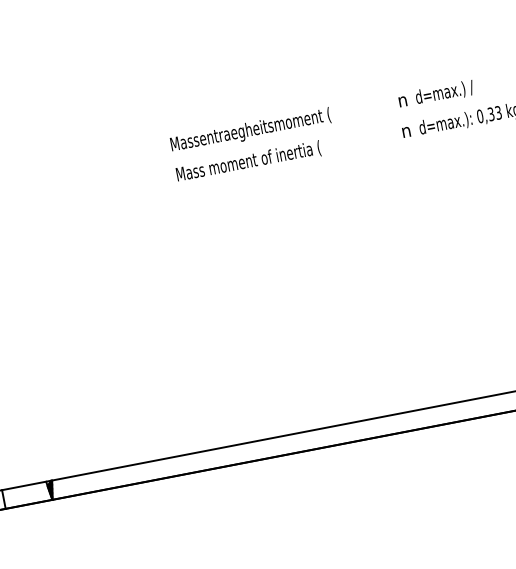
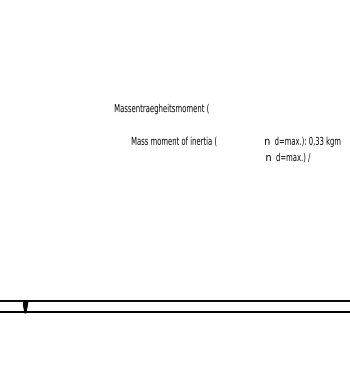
text: (436, 94) -> (288, 157), moved
text: (250, 131) -> (161, 109), moved

